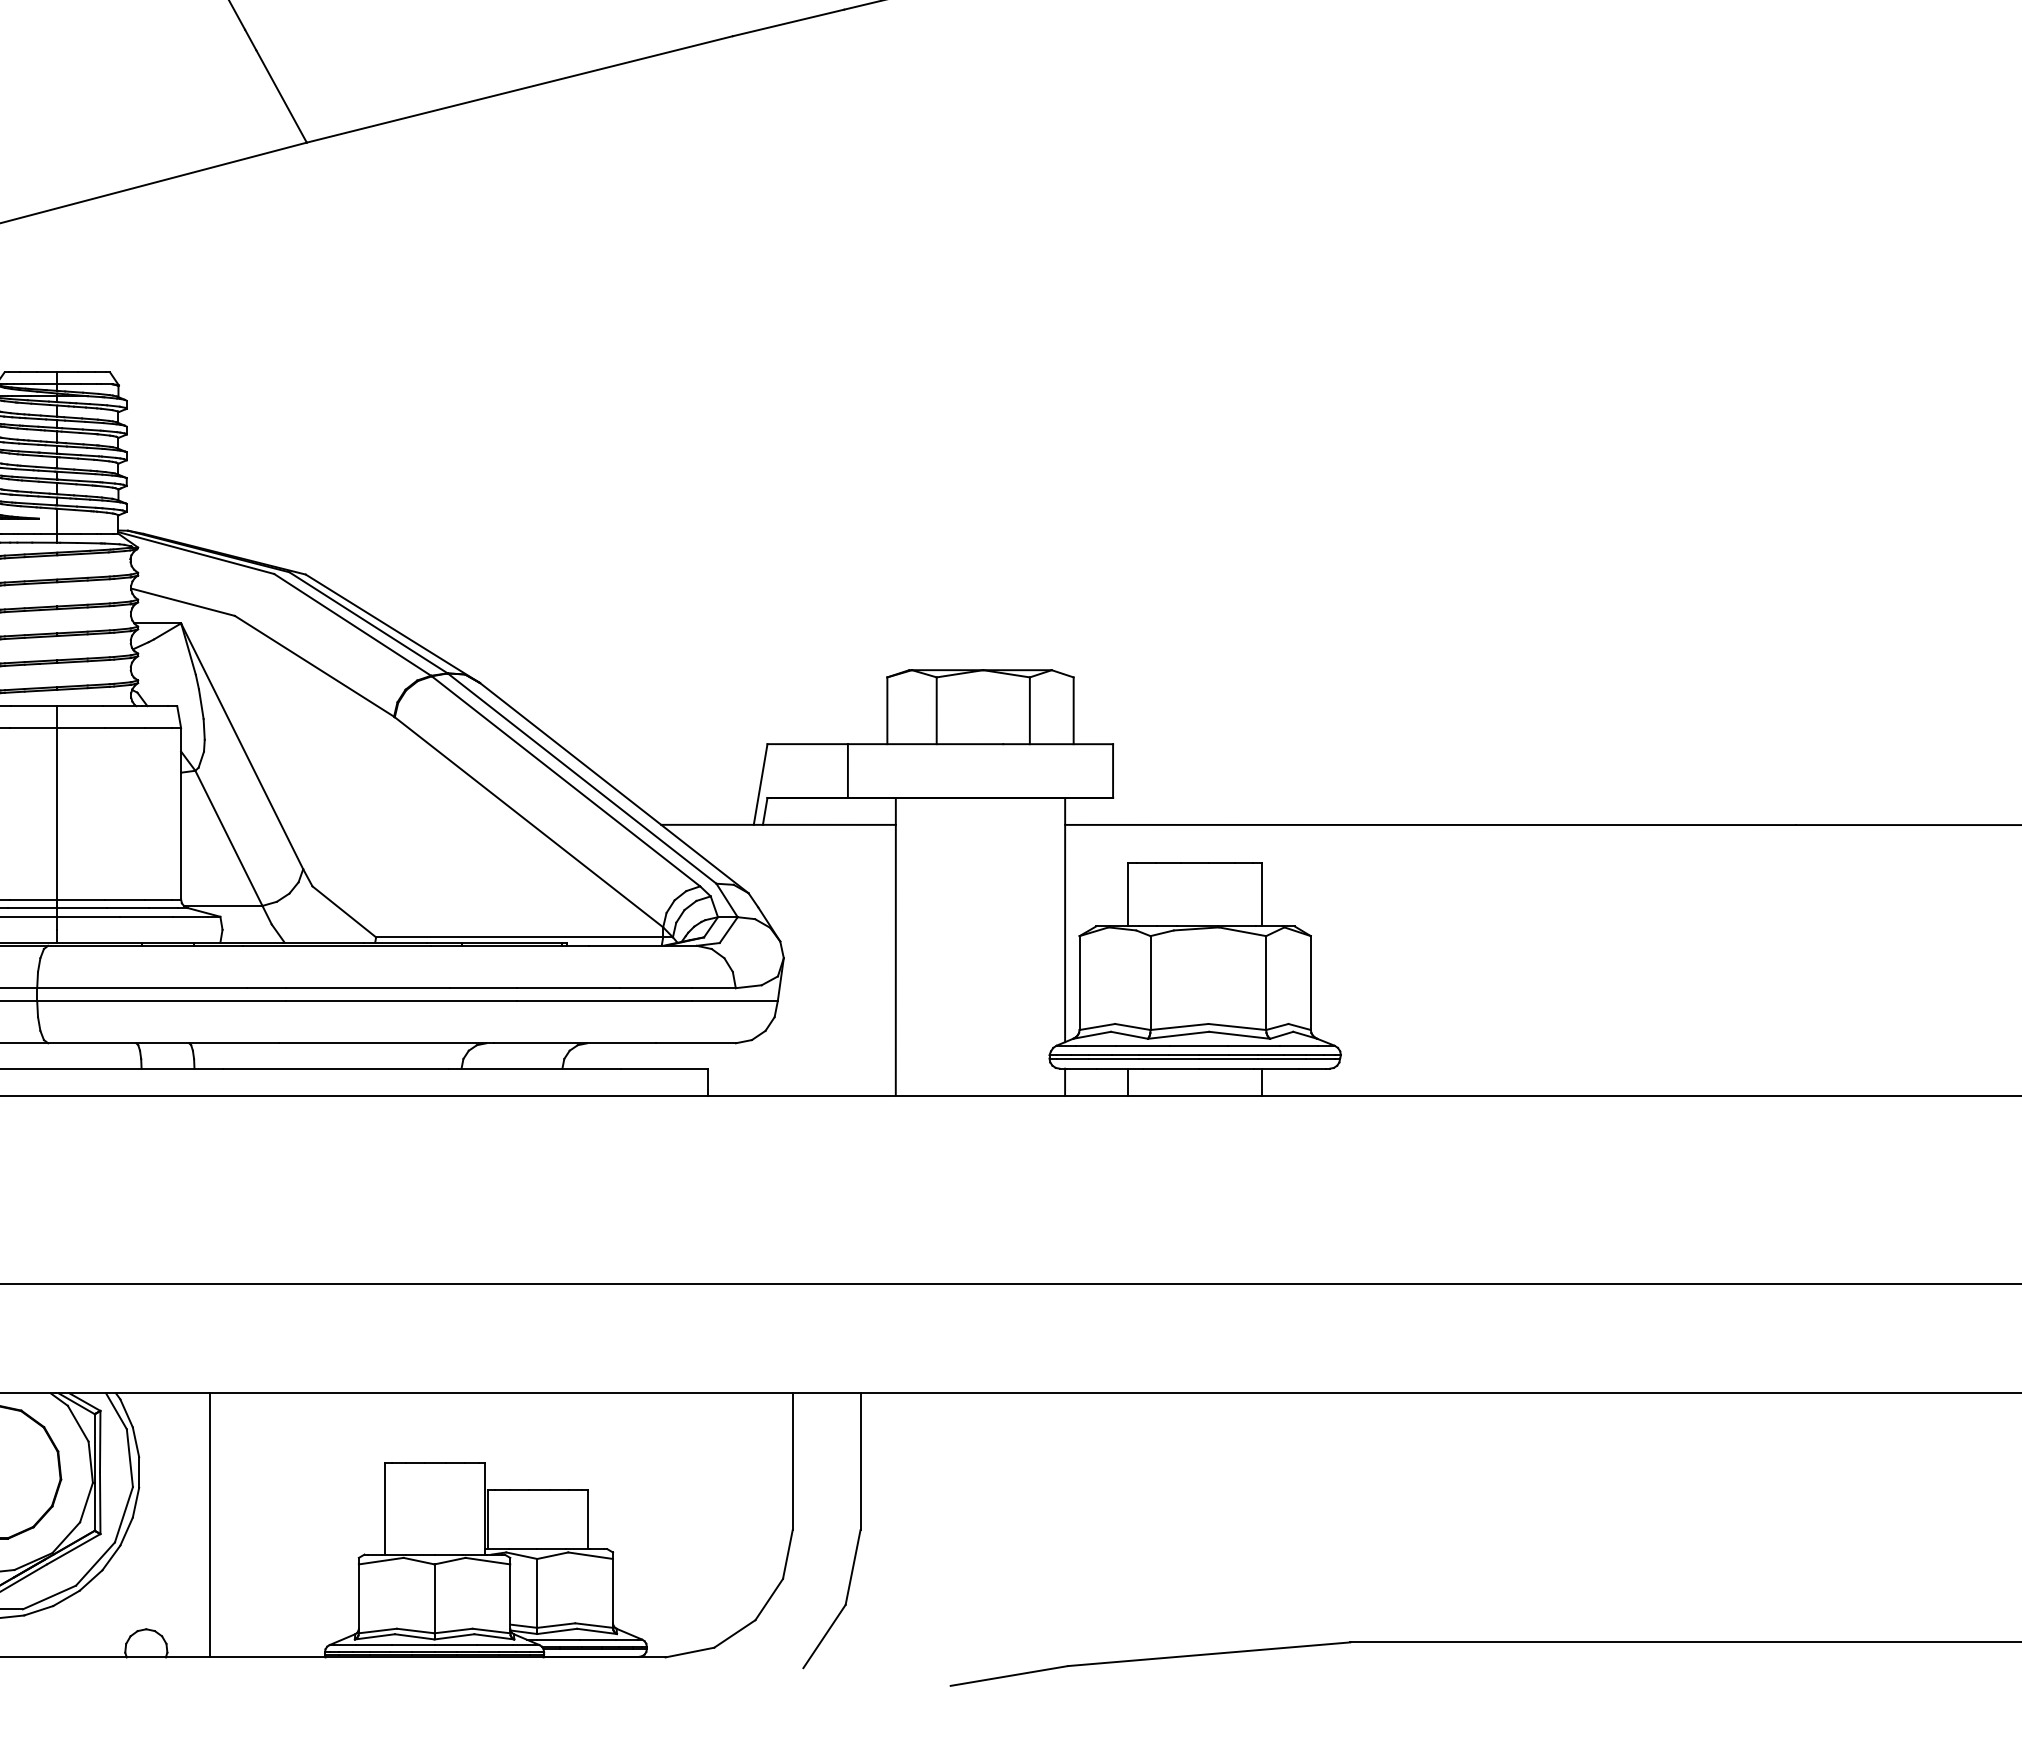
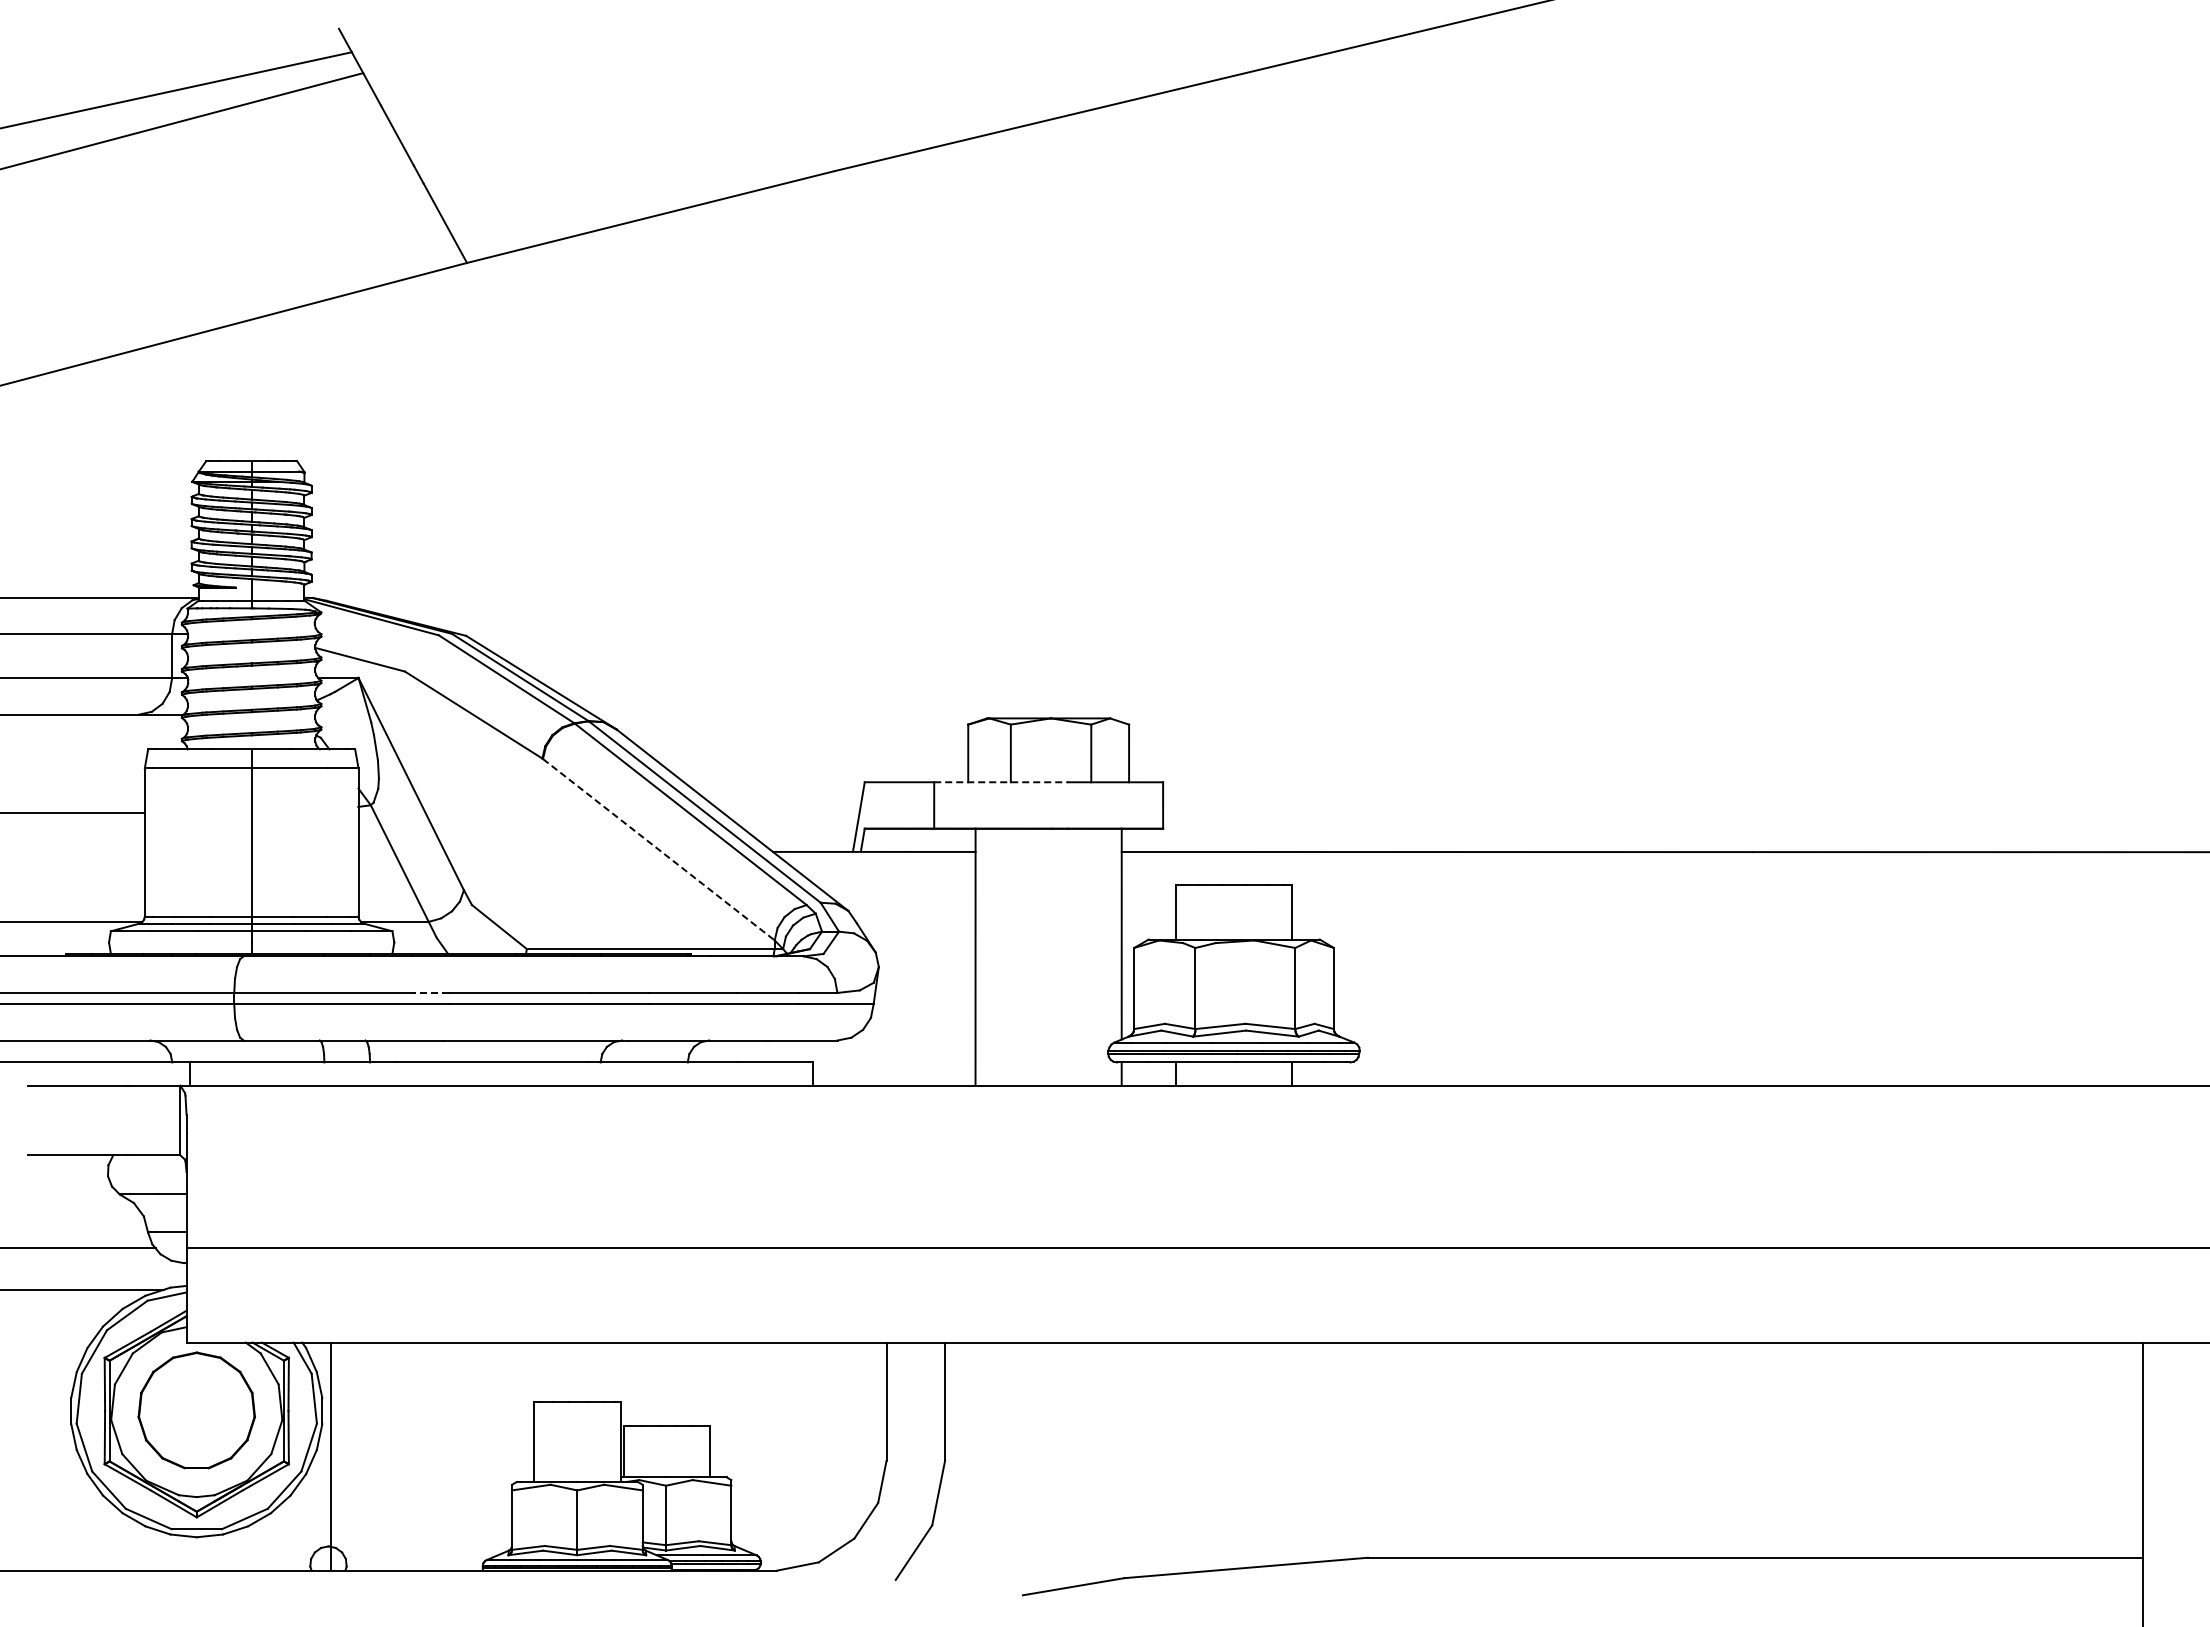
line: (925, 744) -> (1001, 782), solid -> dashed
line: (529, 823) -> (659, 850), solid -> dashed
line: (266, 987) -> (432, 992), solid -> dashed
line: (210, 1525) -> (331, 1456), moved

